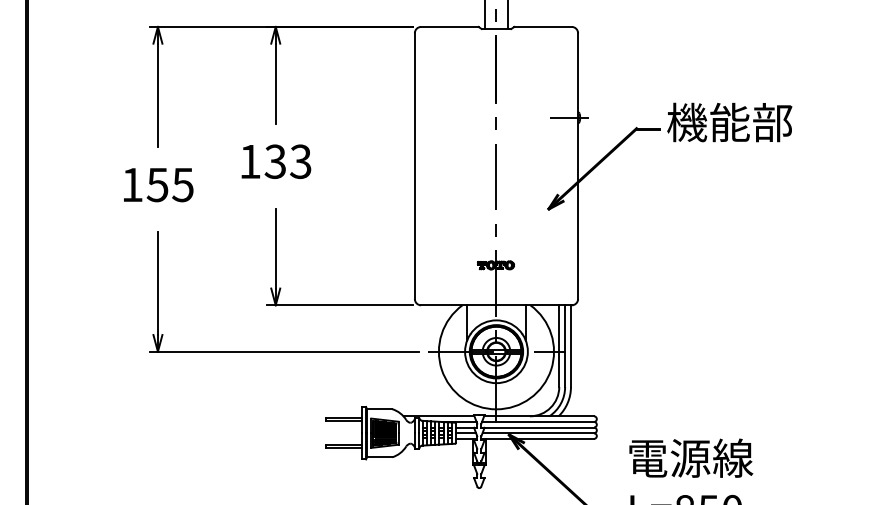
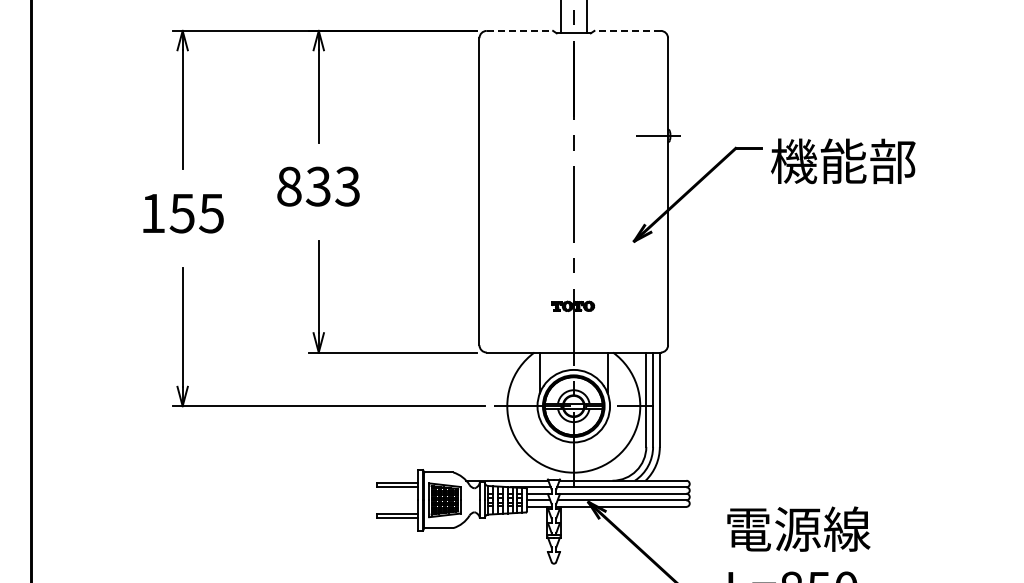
line: (450, 26) -> (520, 30), solid -> dashed
line: (542, 26) -> (627, 30), solid -> dashed
text: (729, 122) -> (843, 161), moved
text: (250, 161) -> (289, 186), 133 -> 833

